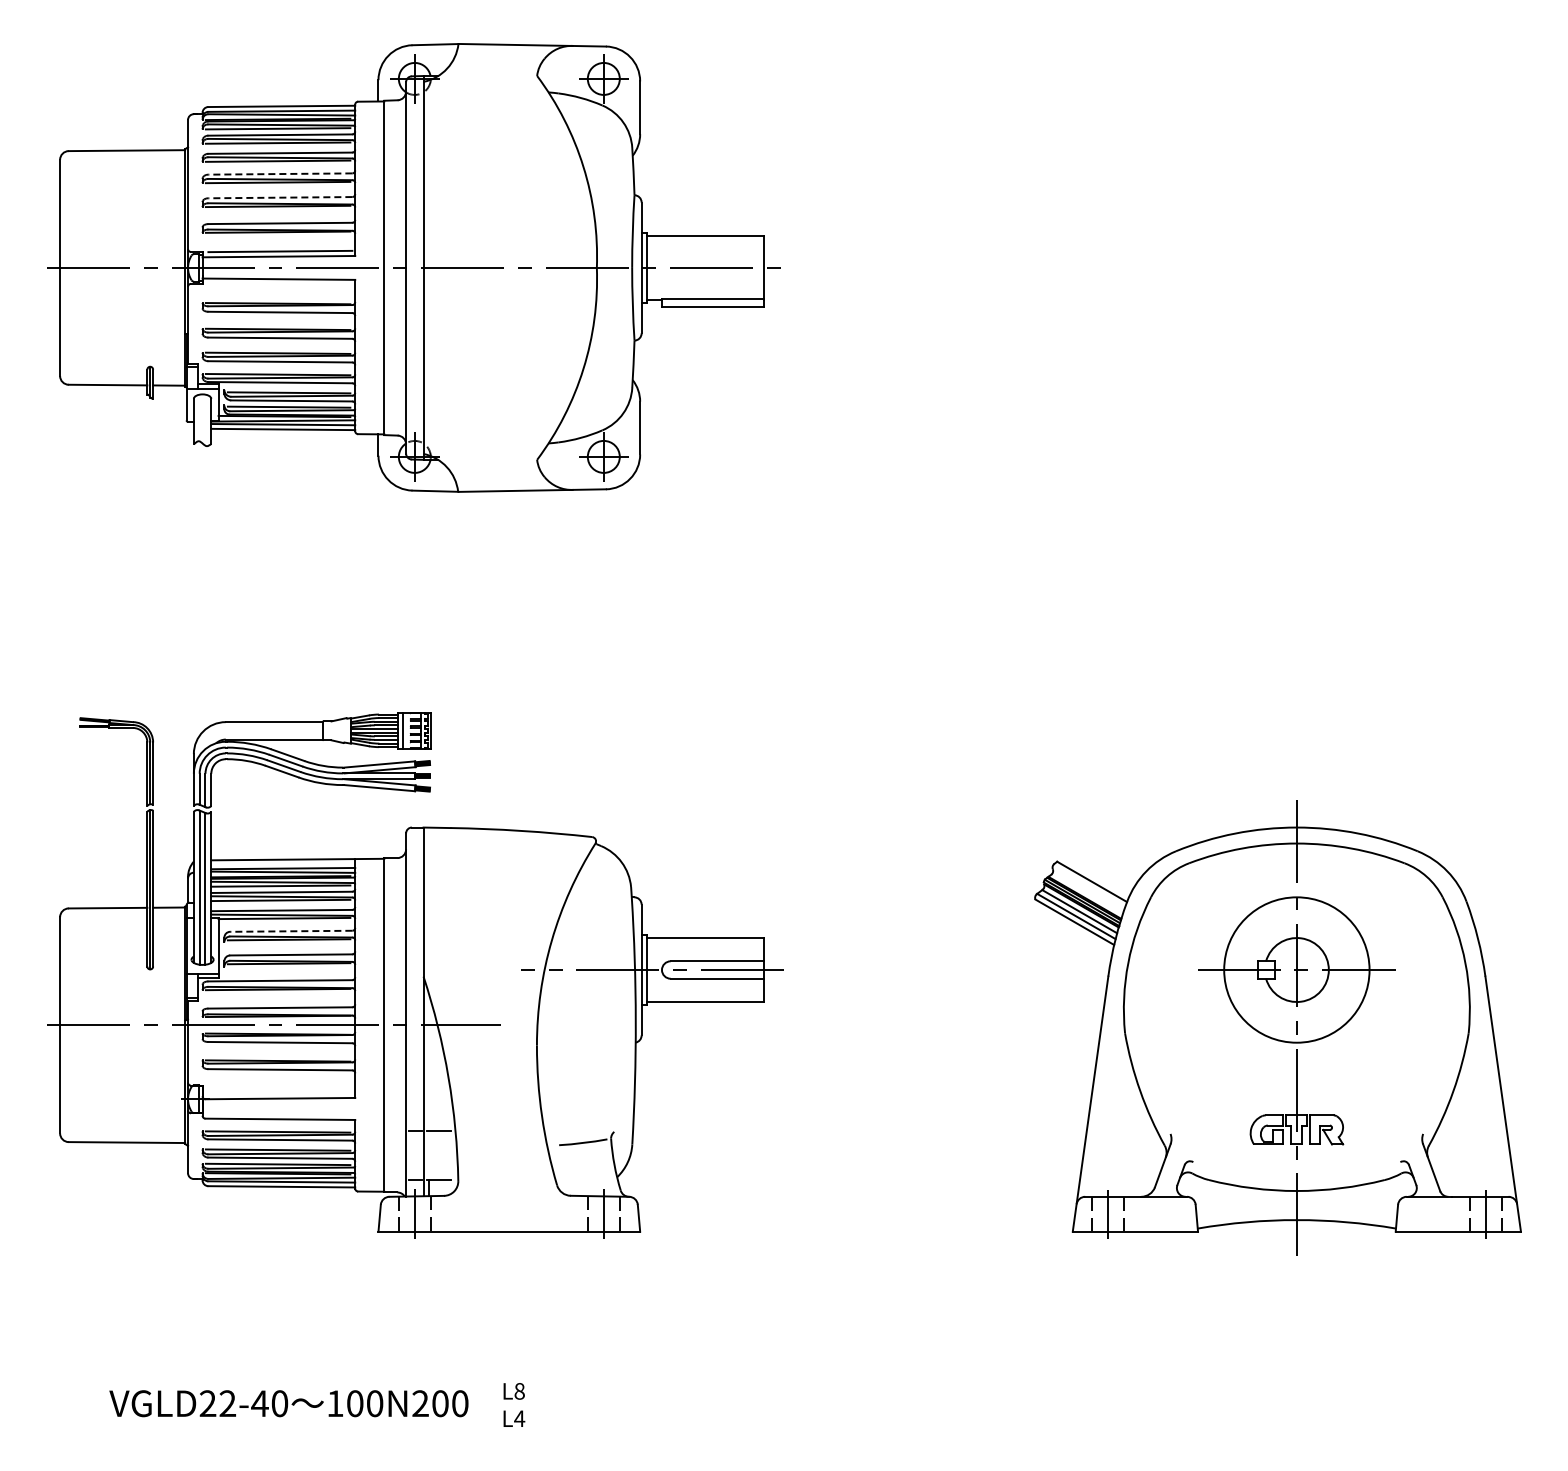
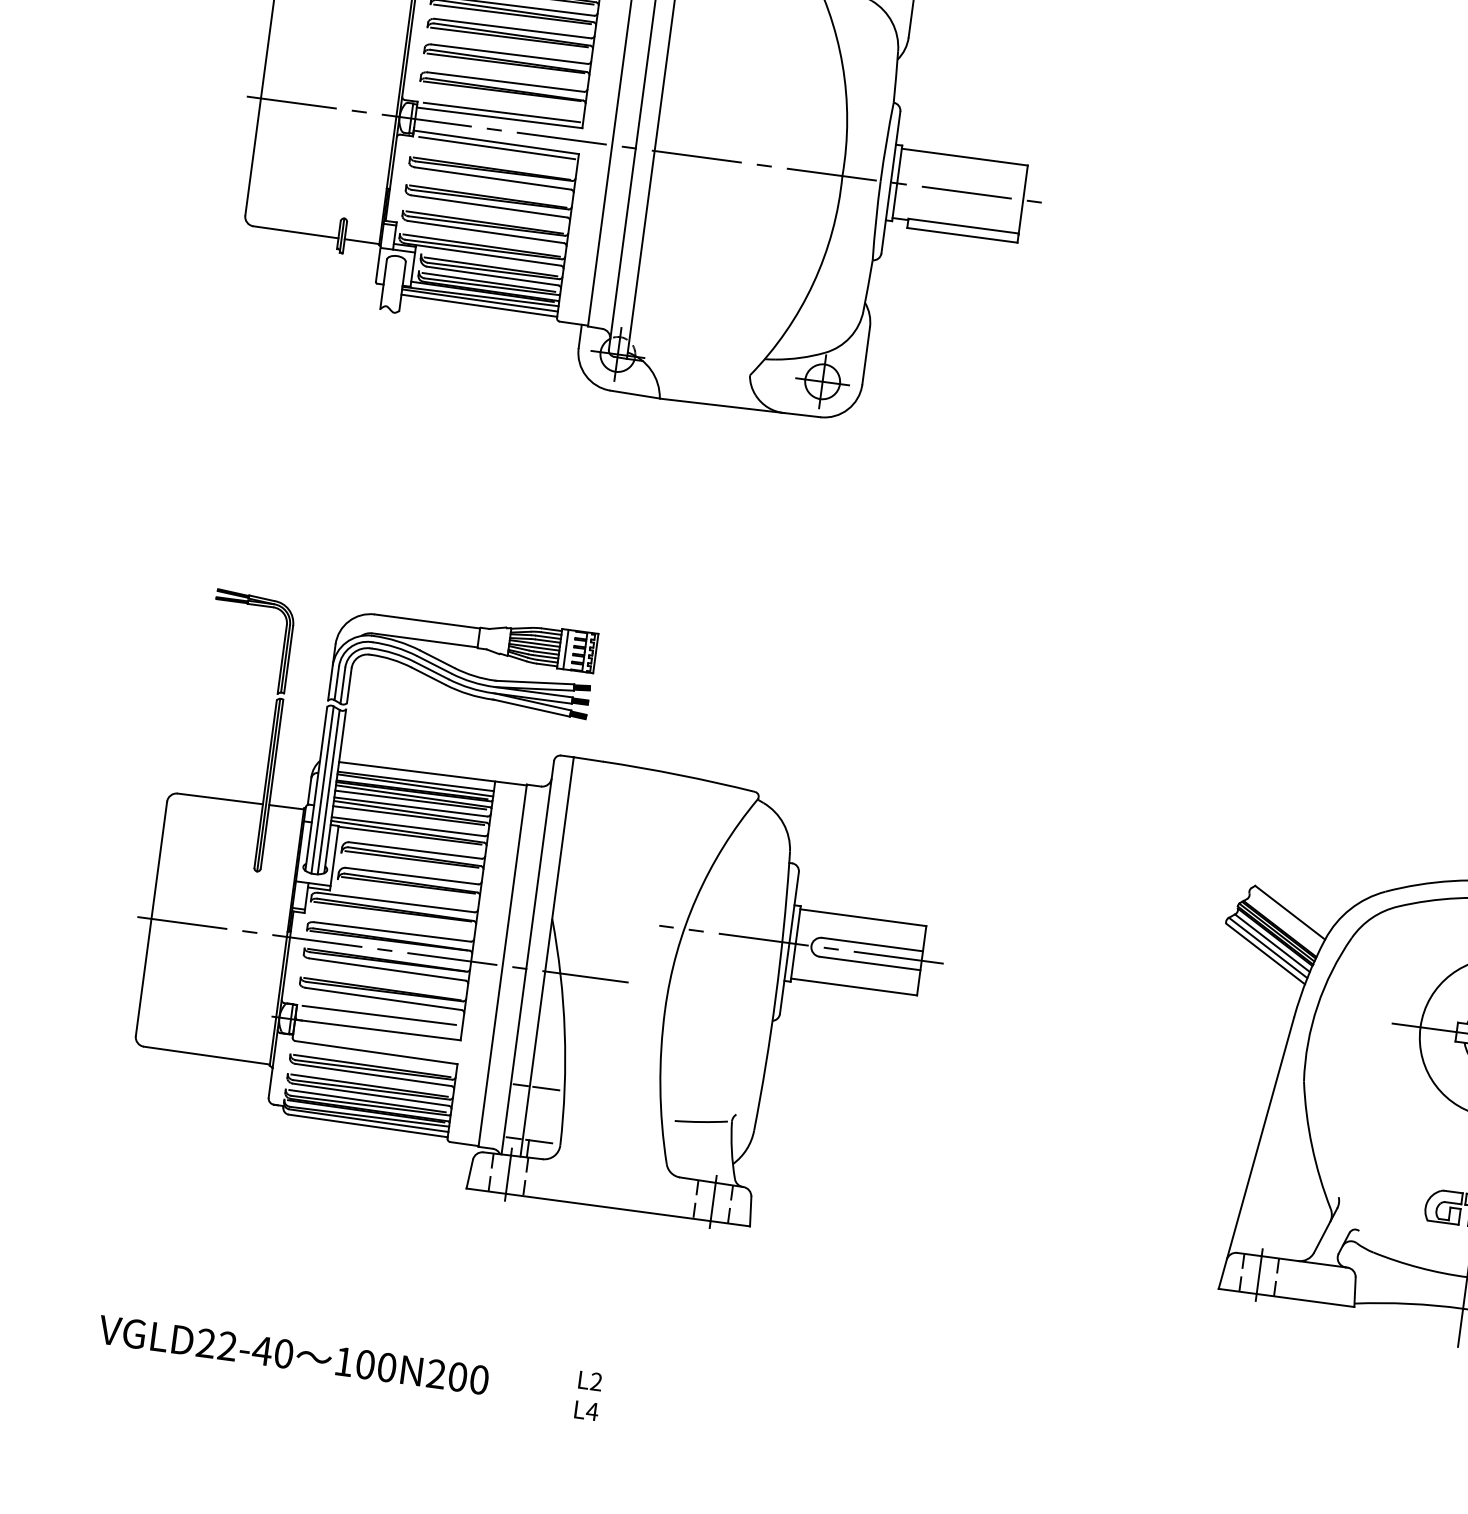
line: (280, 174) -> (513, 29), dashed -> solid
line: (280, 197) -> (509, 54), dashed -> solid
line: (280, 284) -> (497, 148), added
line: (290, 931) -> (414, 850), dashed -> solid
line: (278, 1084) -> (379, 1014), added
text: (519, 1391) -> (596, 1382), L8 -> L2
text: (288, 1403) -> (293, 1354), moved

